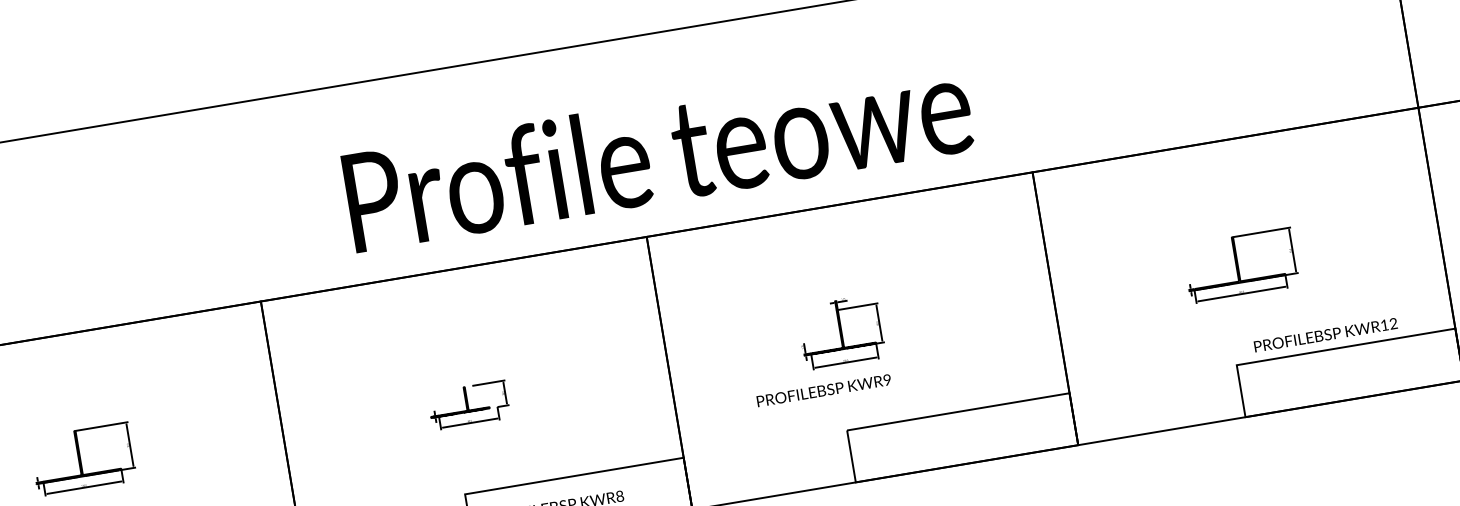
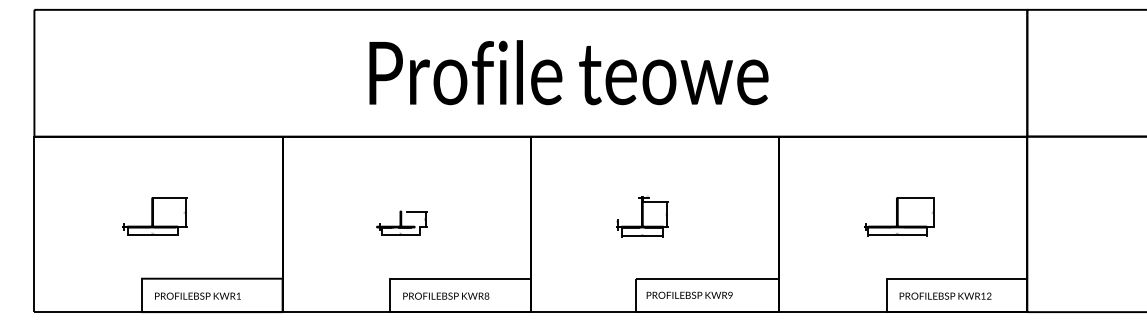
text: (657, 151) -> (568, 72), moved
text: (1325, 334) -> (945, 295), moved
text: (823, 389) -> (689, 294), moved

